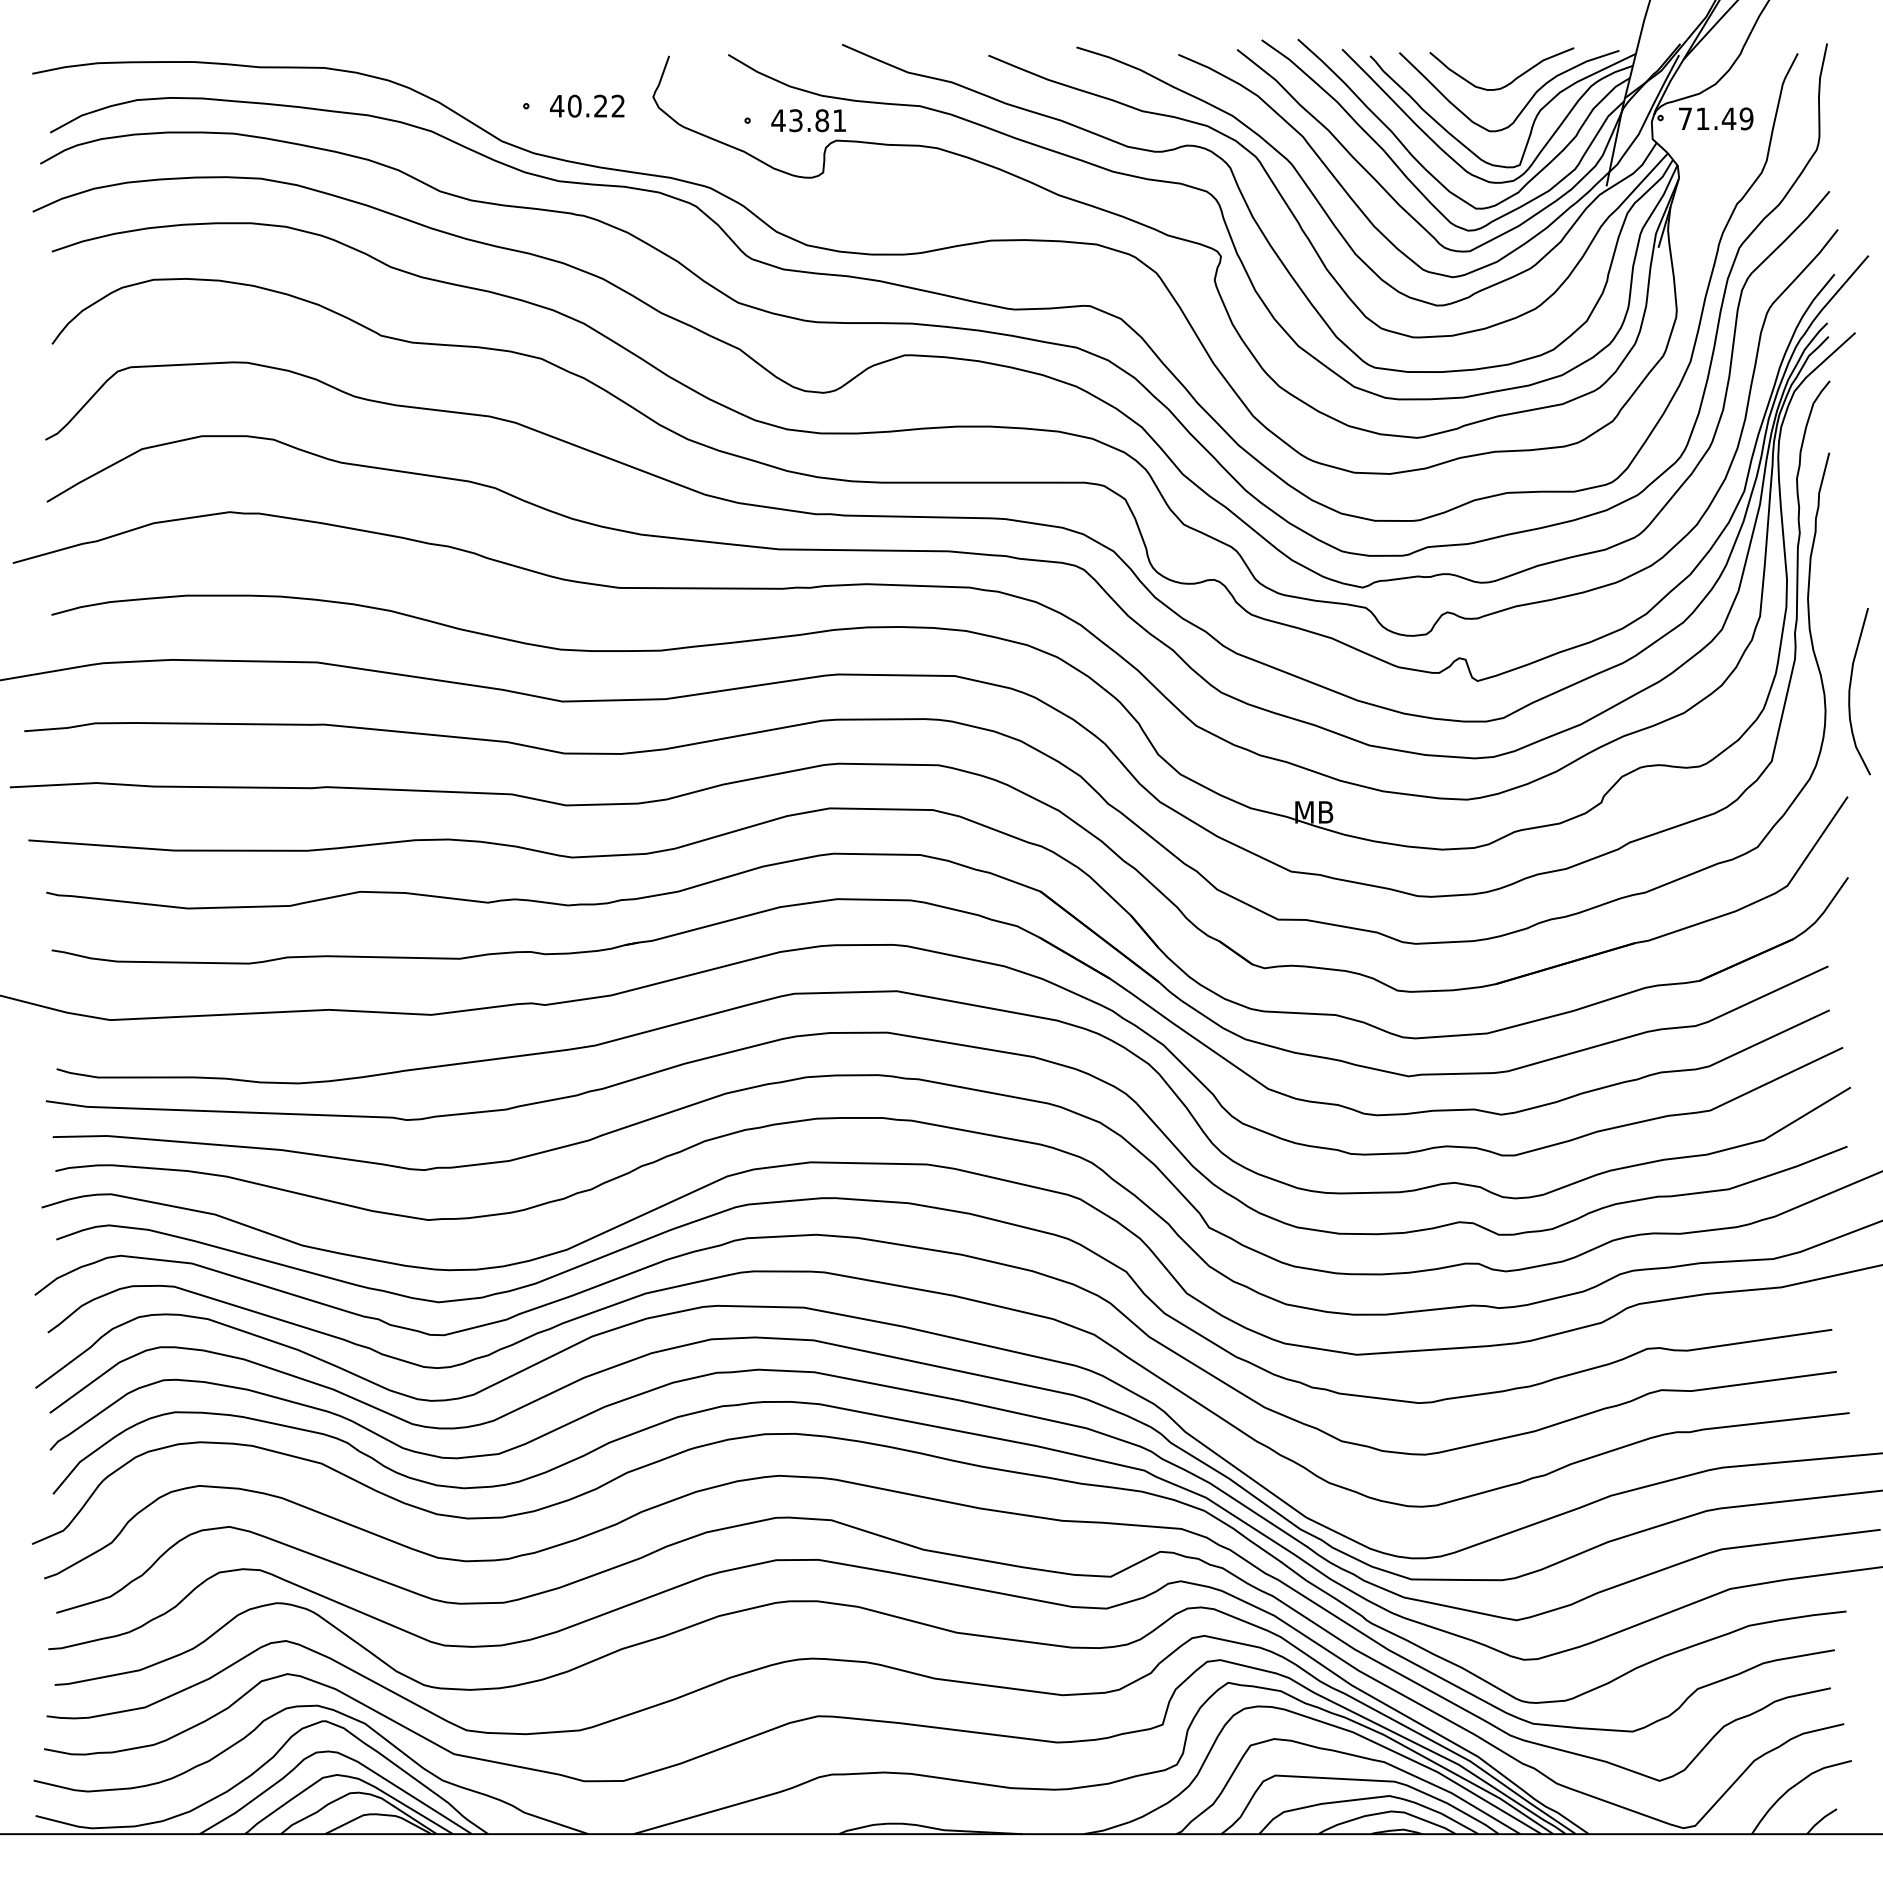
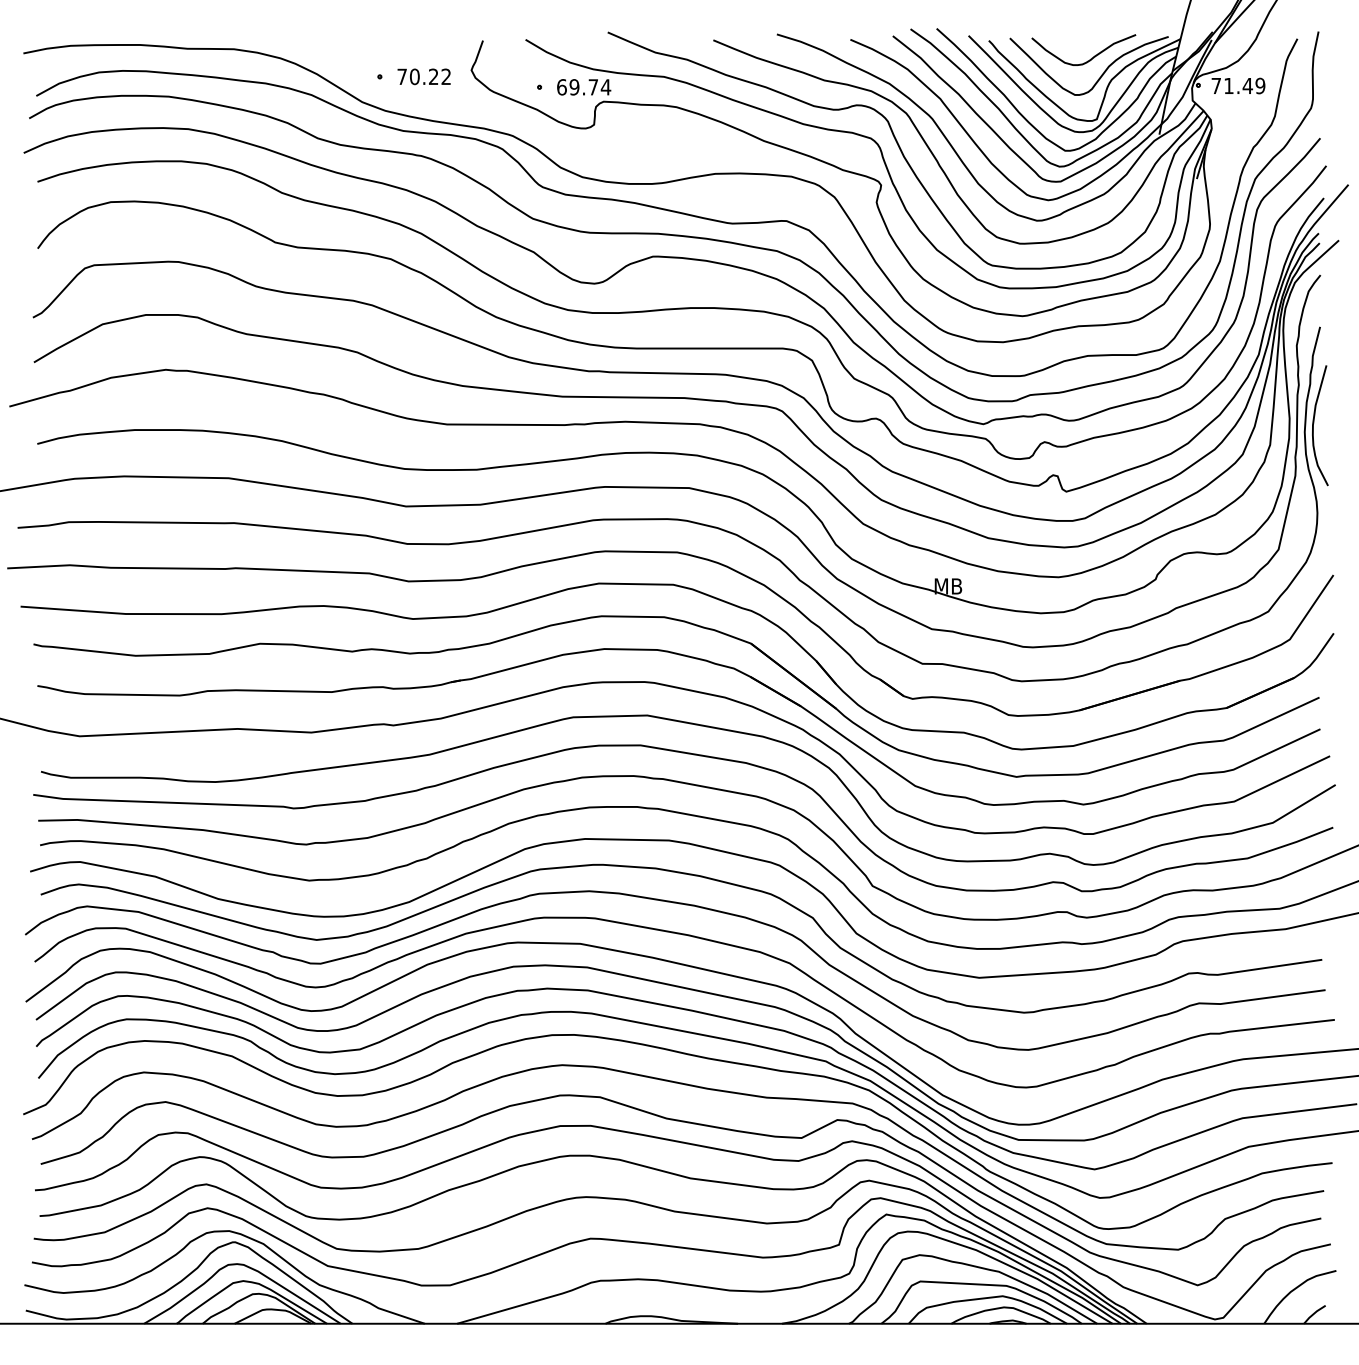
text: (557, 106) -> (402, 77), 40.22 -> 70.22
text: (808, 120) -> (583, 87), 43.81 -> 69.74
curve: (1850, 691) -> (1313, 425), moved

